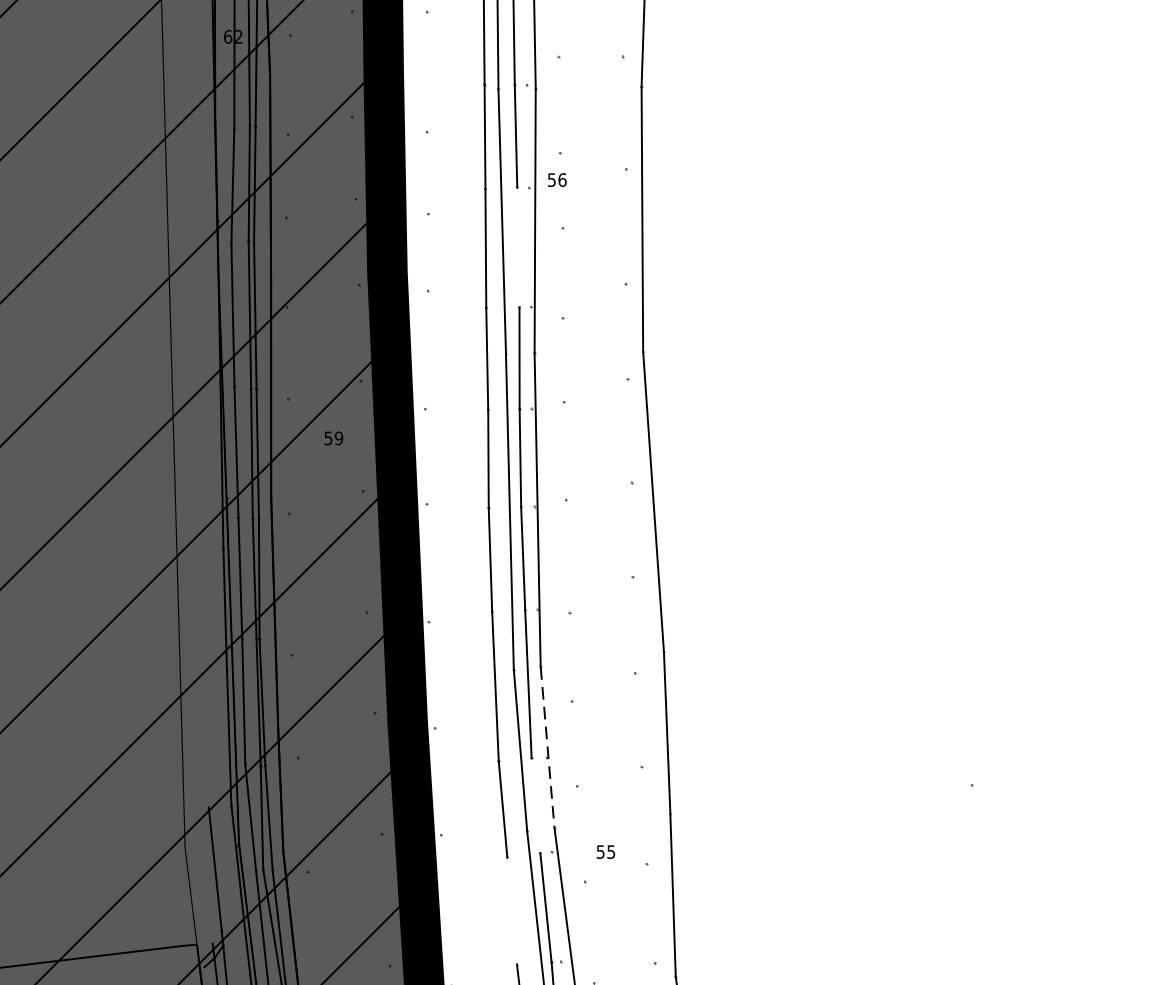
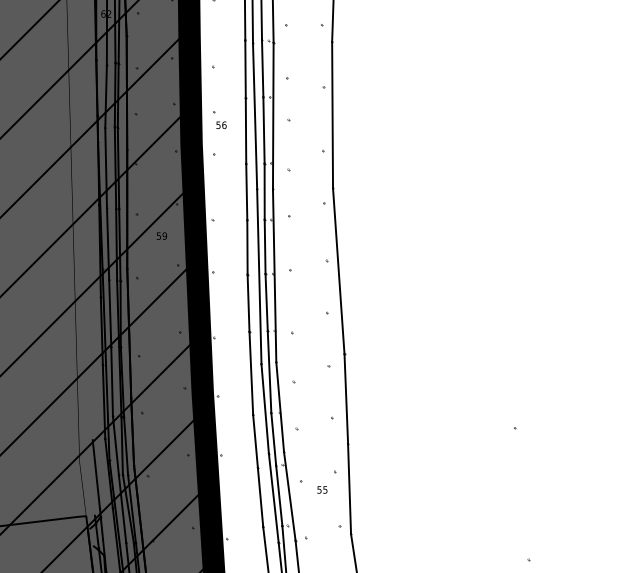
text: (557, 178) -> (221, 124), moved
line: (517, 247) -> (263, 130), added
line: (548, 748) -> (280, 407), dashed -> solid
line: (535, 806) -> (273, 439), added
text: (606, 851) -> (322, 489), moved
line: (512, 910) -> (260, 497), added

